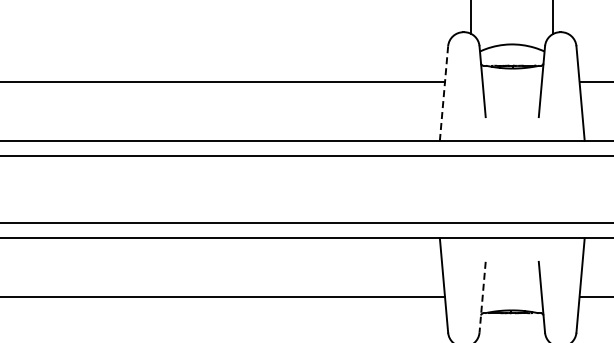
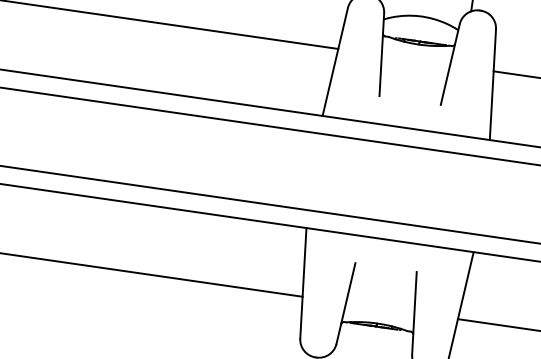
line: (444, 93) -> (335, 61), dashed -> solid
line: (482, 297) -> (345, 303), dashed -> solid

